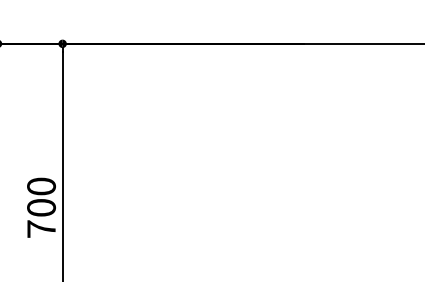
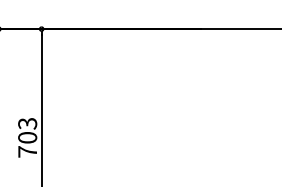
text: (41, 186) -> (27, 123), 700 -> 703

